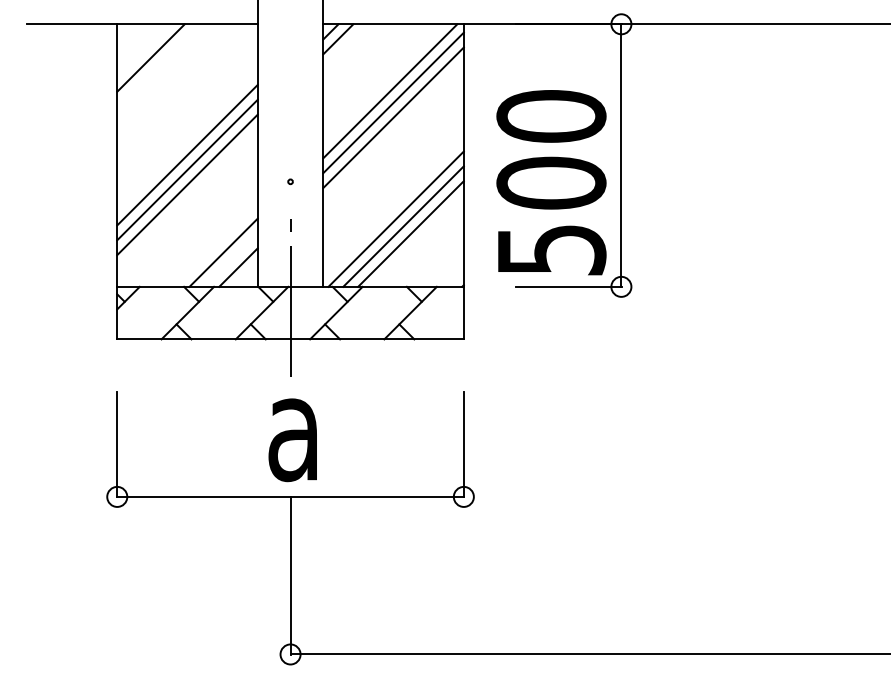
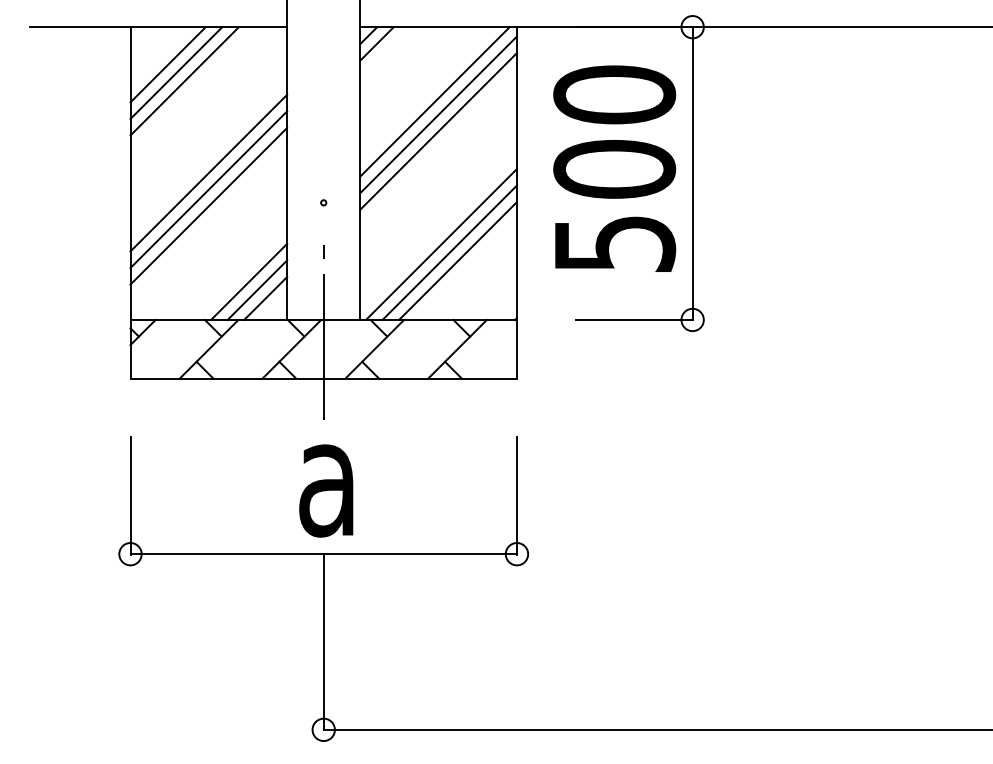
line: (158, 65) -> (176, 73), added
line: (165, 73) -> (184, 81), added
text: (551, 182) -> (614, 168), moved
line: (231, 259) -> (257, 289), added

